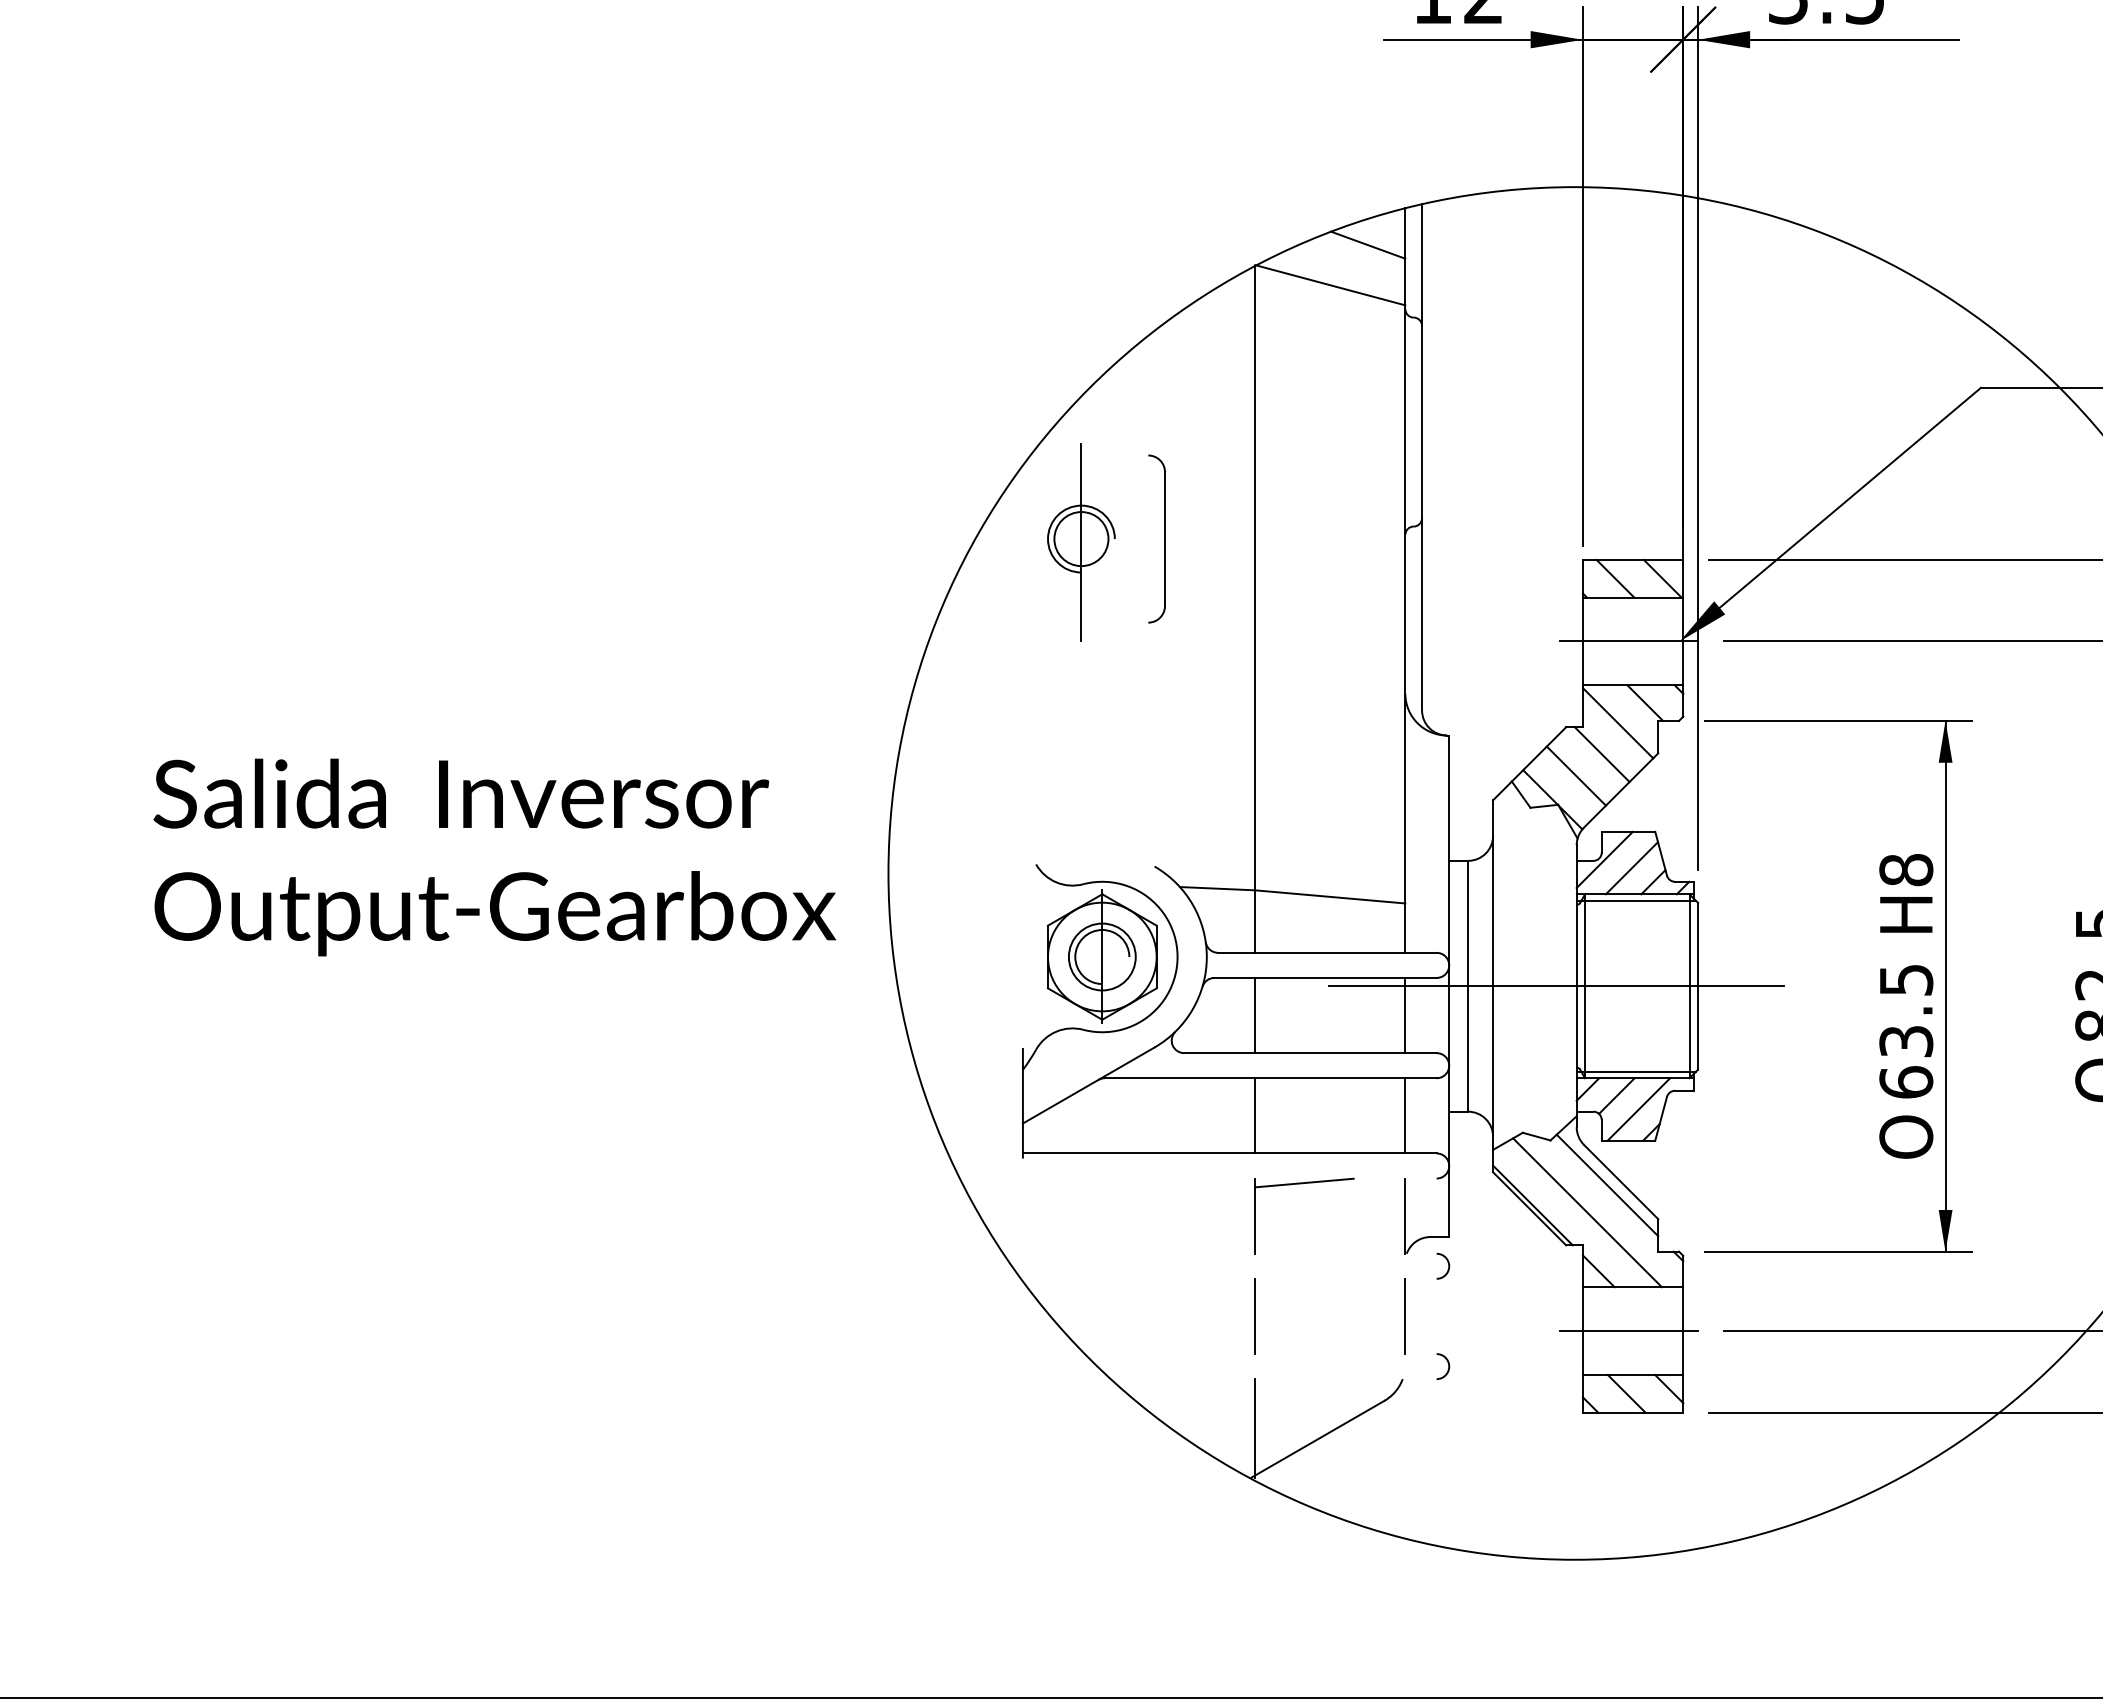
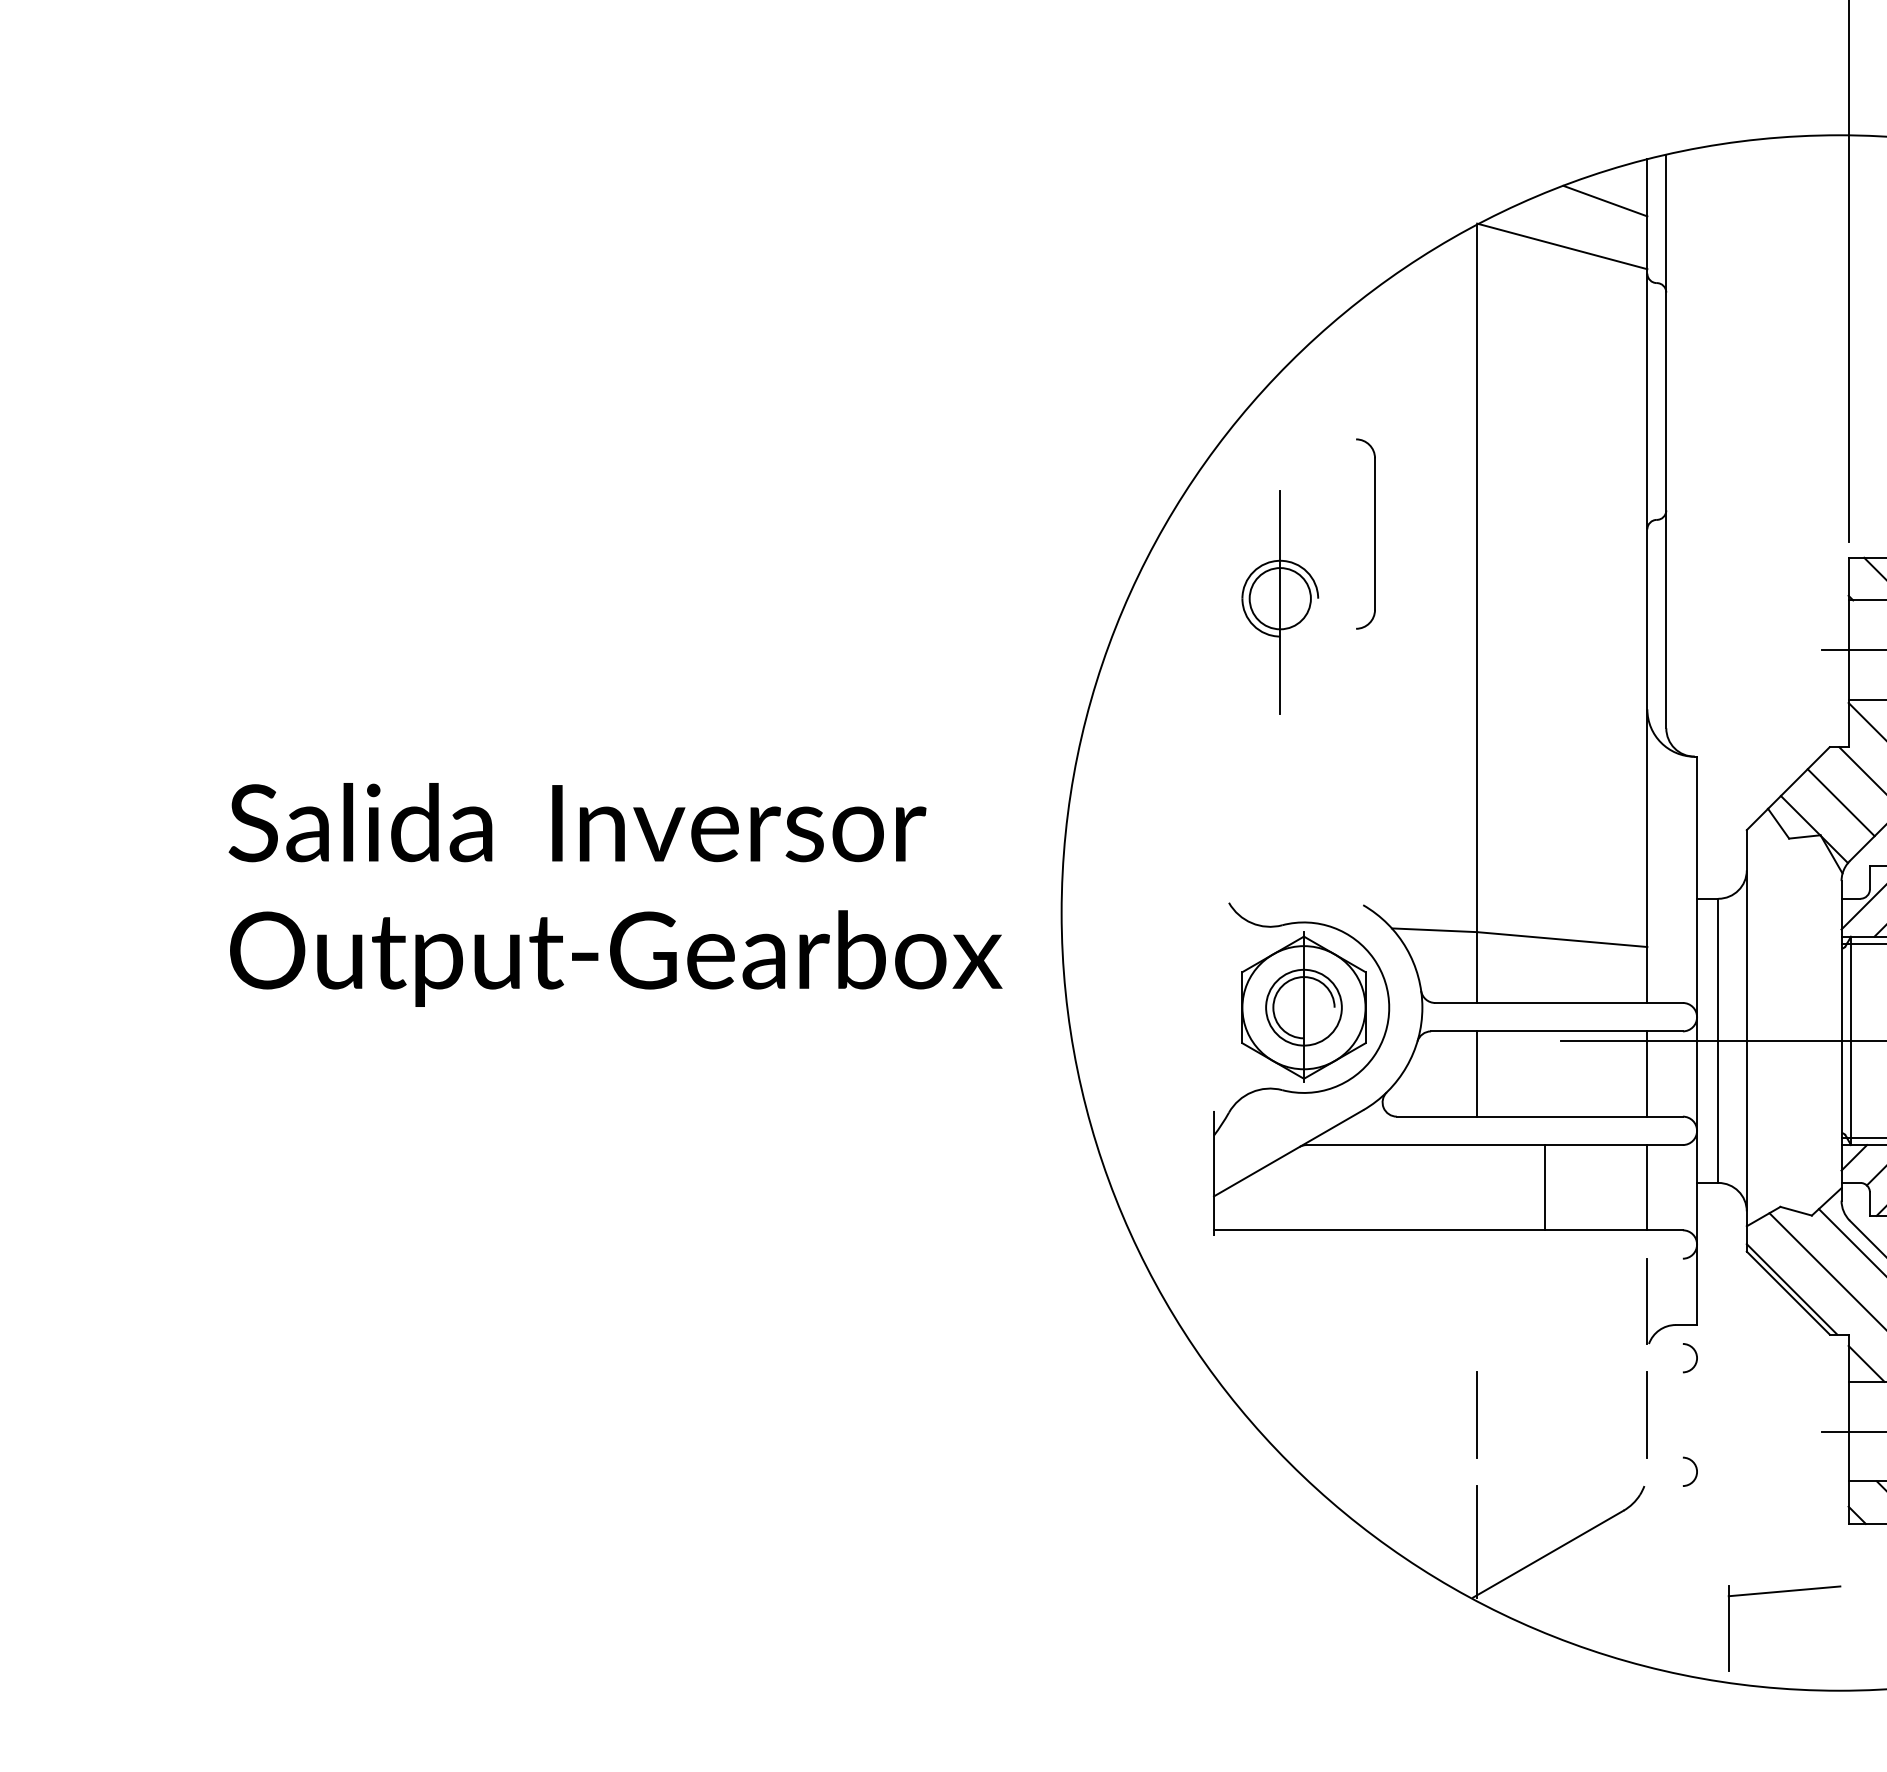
part: (1081, 542) -> (1280, 602), moved
line: (1255, 1115) -> (1545, 1187), moved
part: (1302, 1184) -> (1782, 1592), moved

